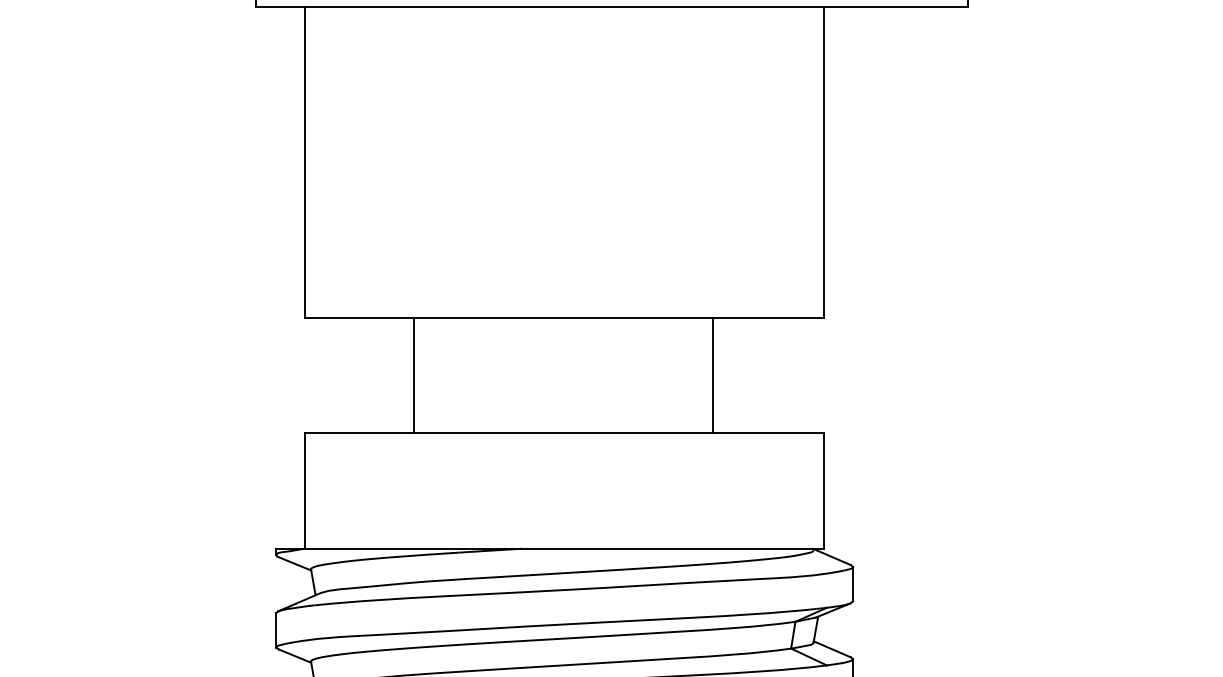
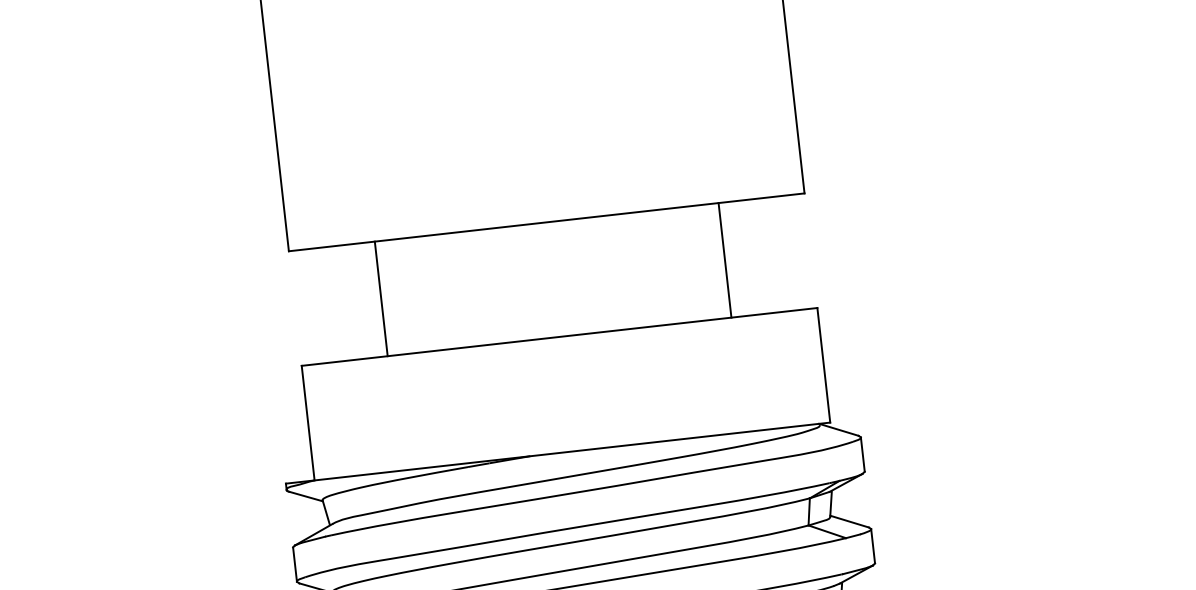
line: (413, 375) -> (380, 298), moved
line: (712, 375) -> (724, 260), moved

